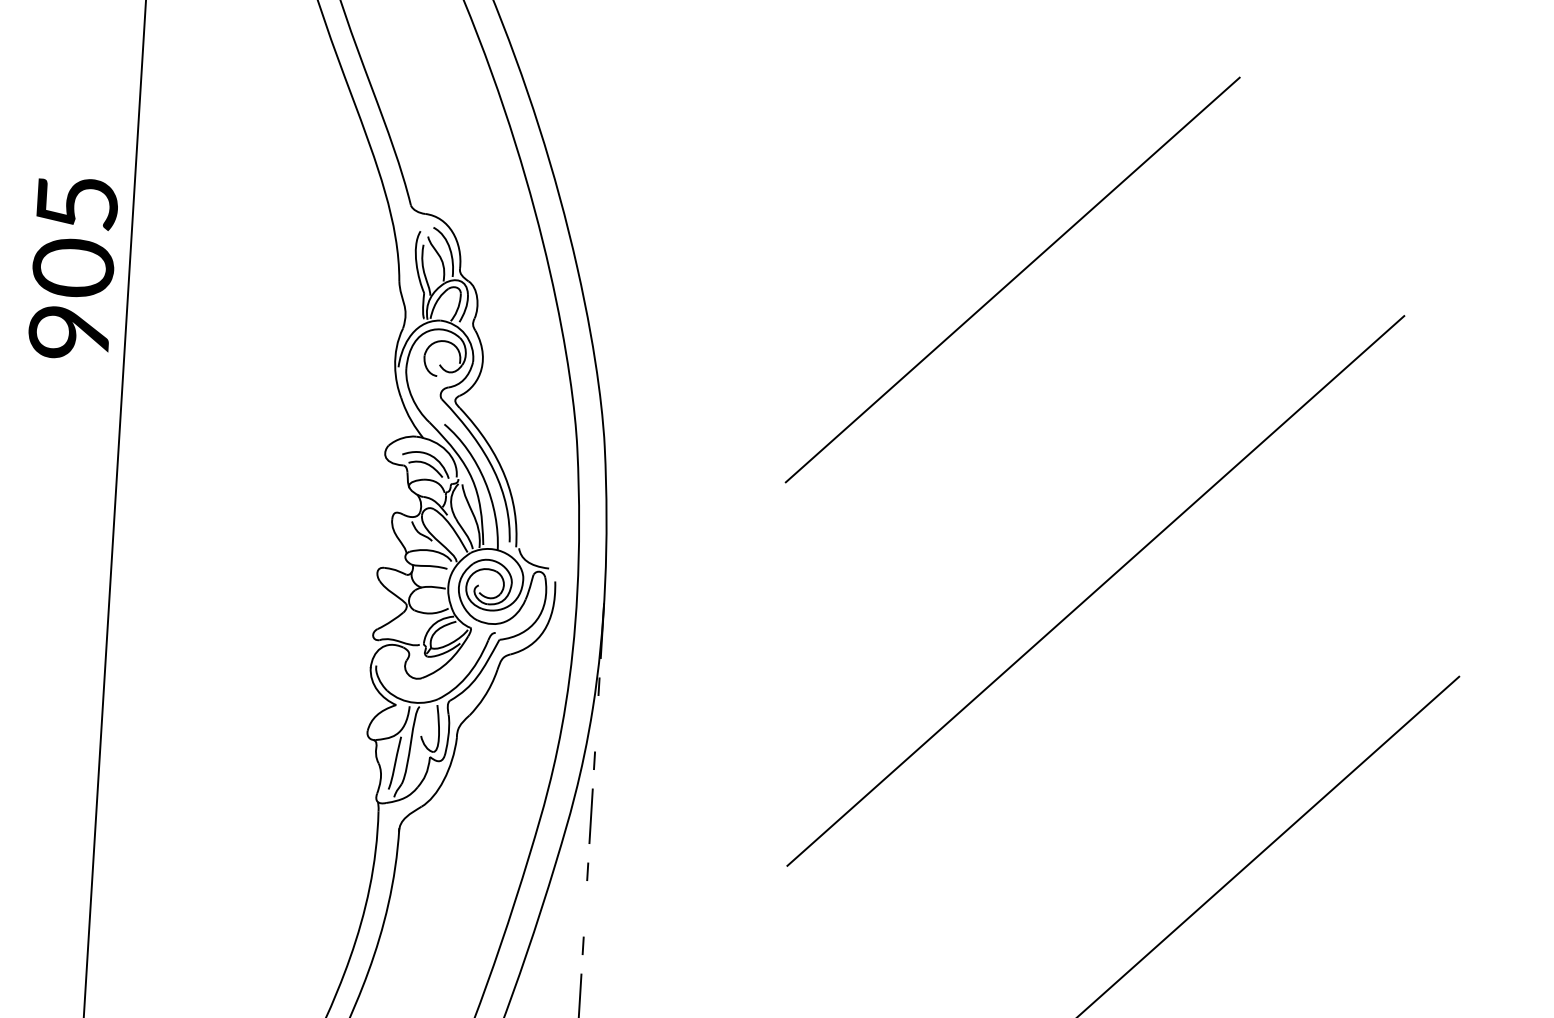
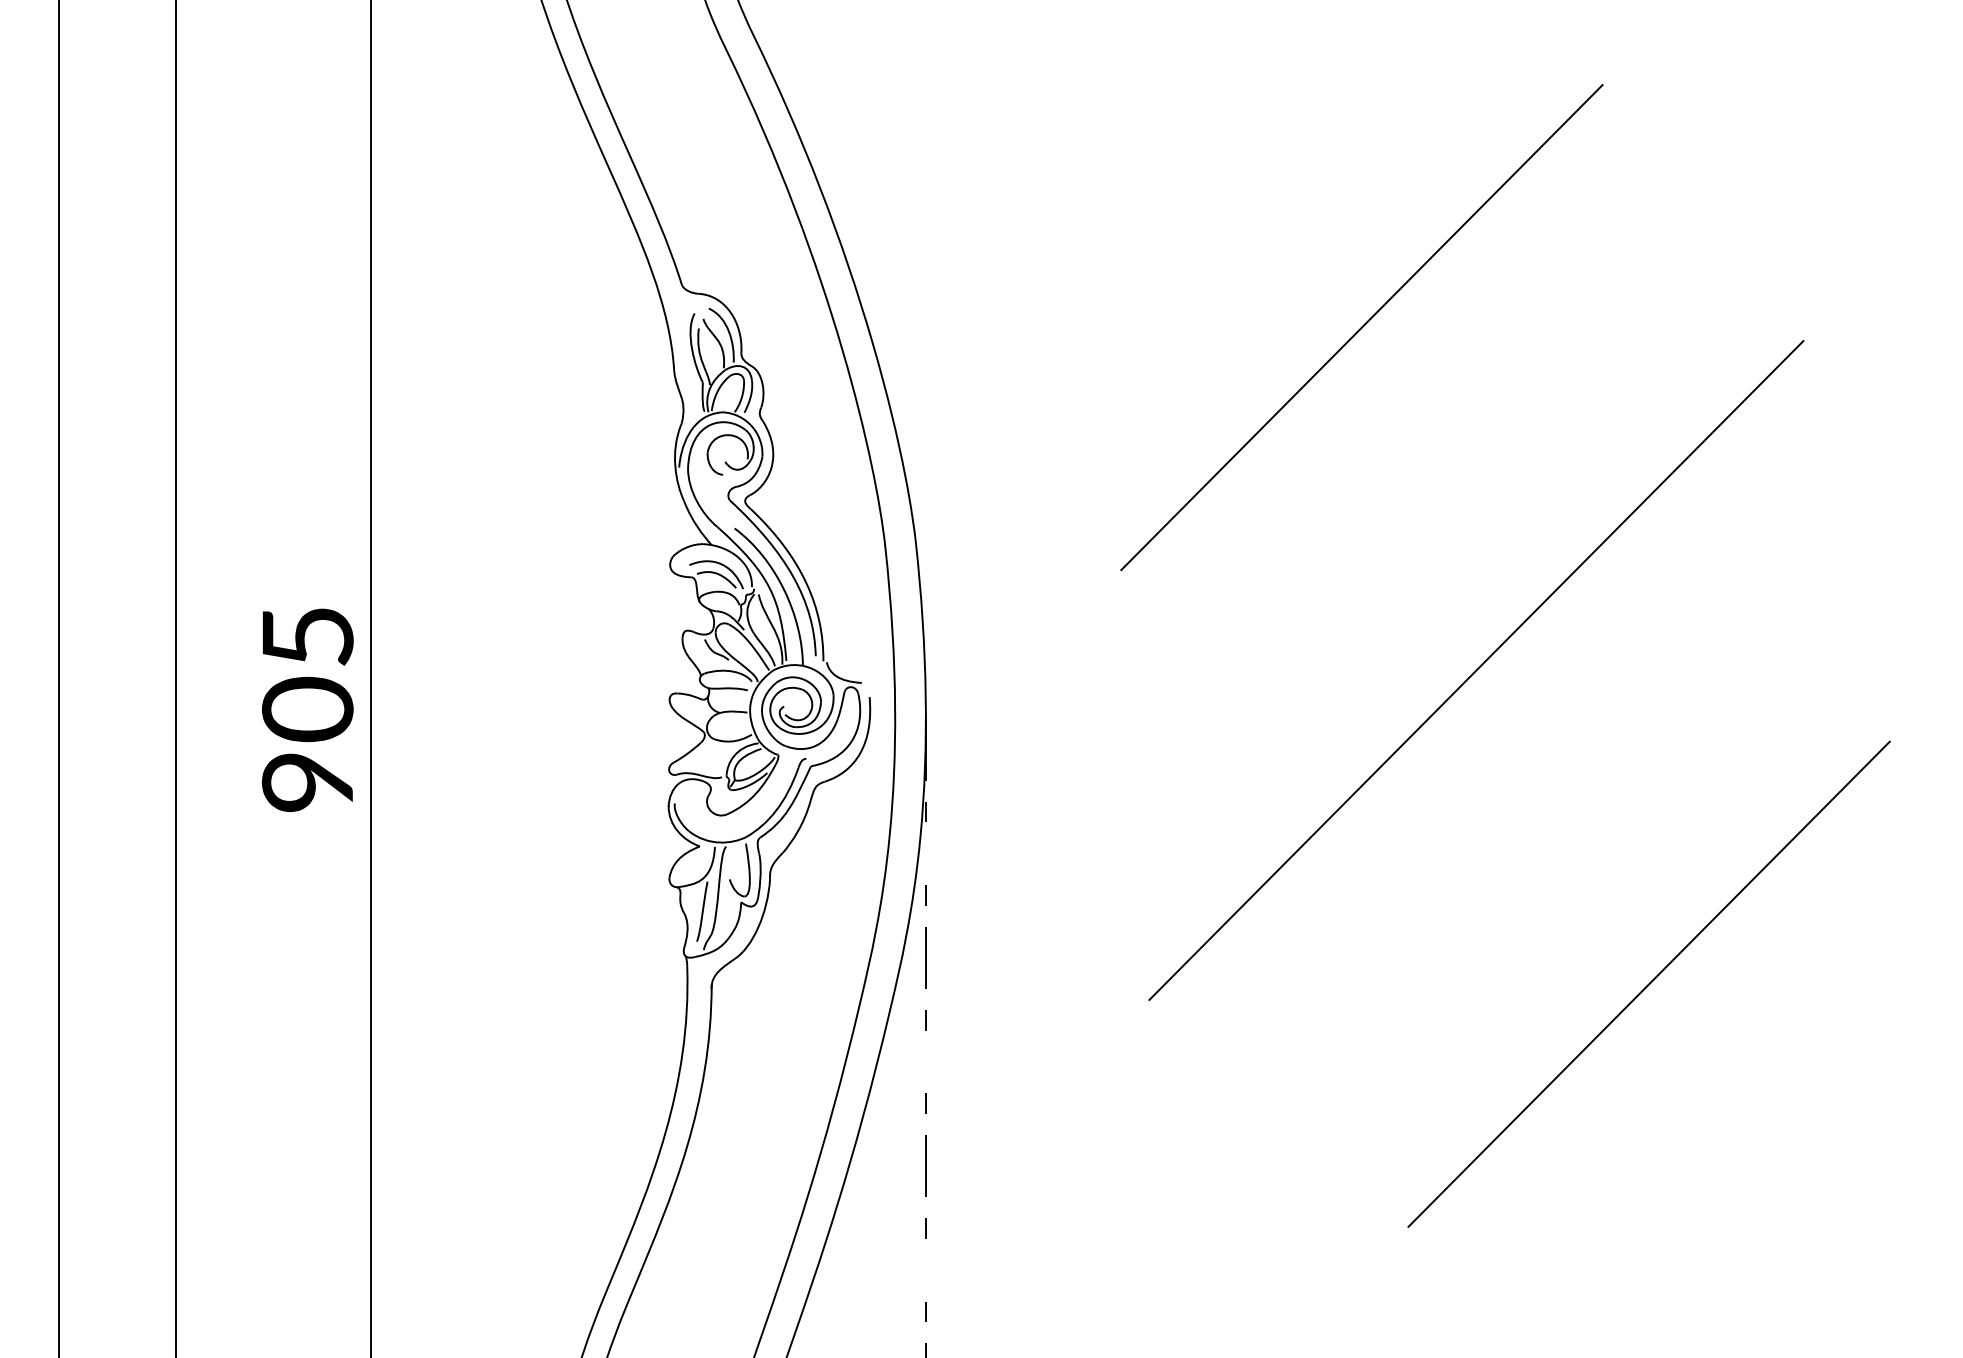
text: (73, 267) -> (307, 709), moved

